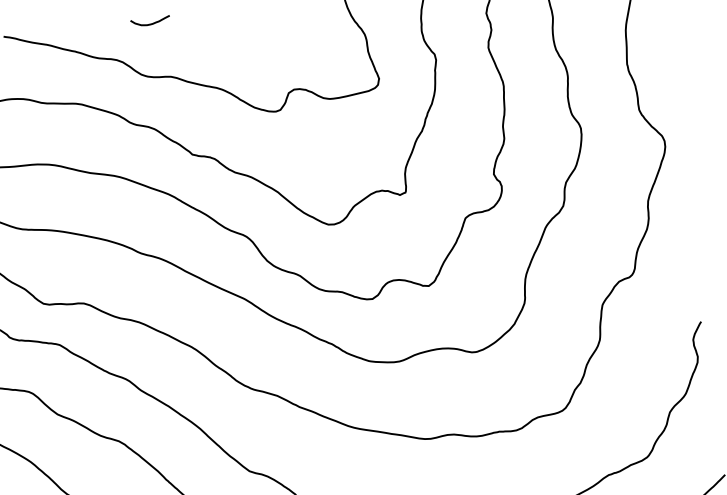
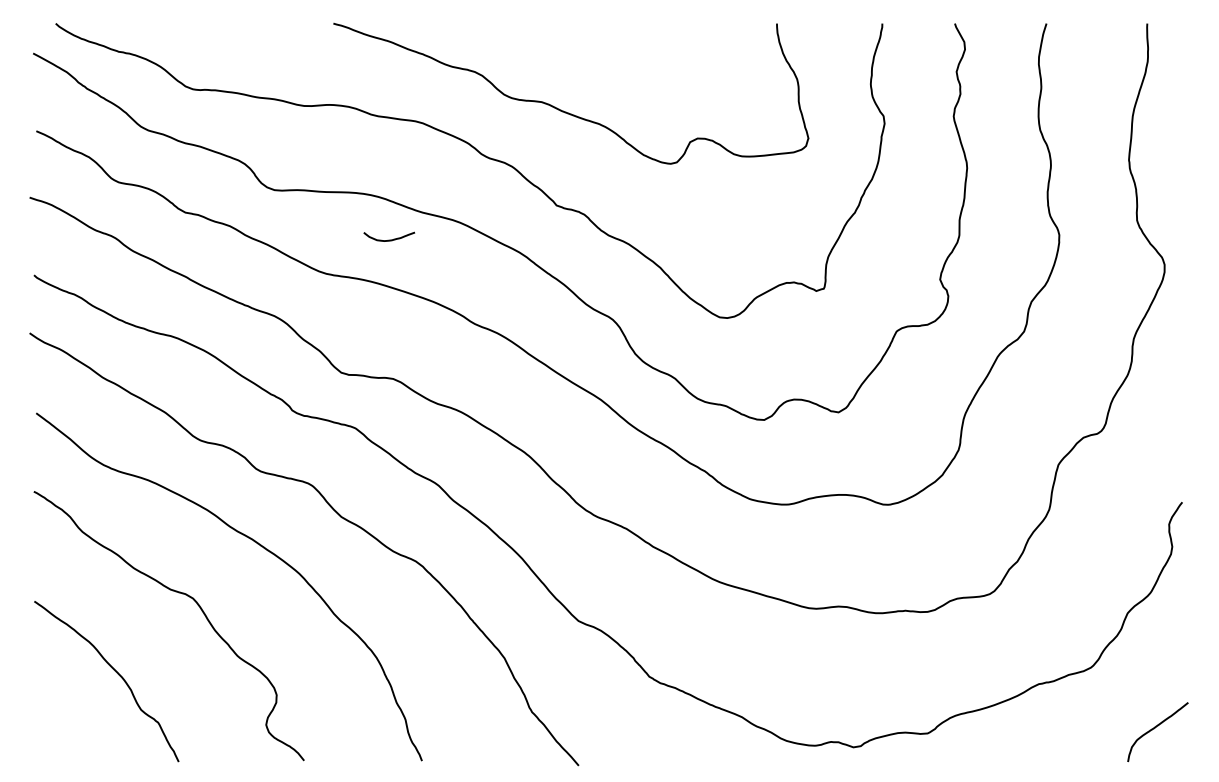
curve: (150, 23) -> (389, 239), moved

